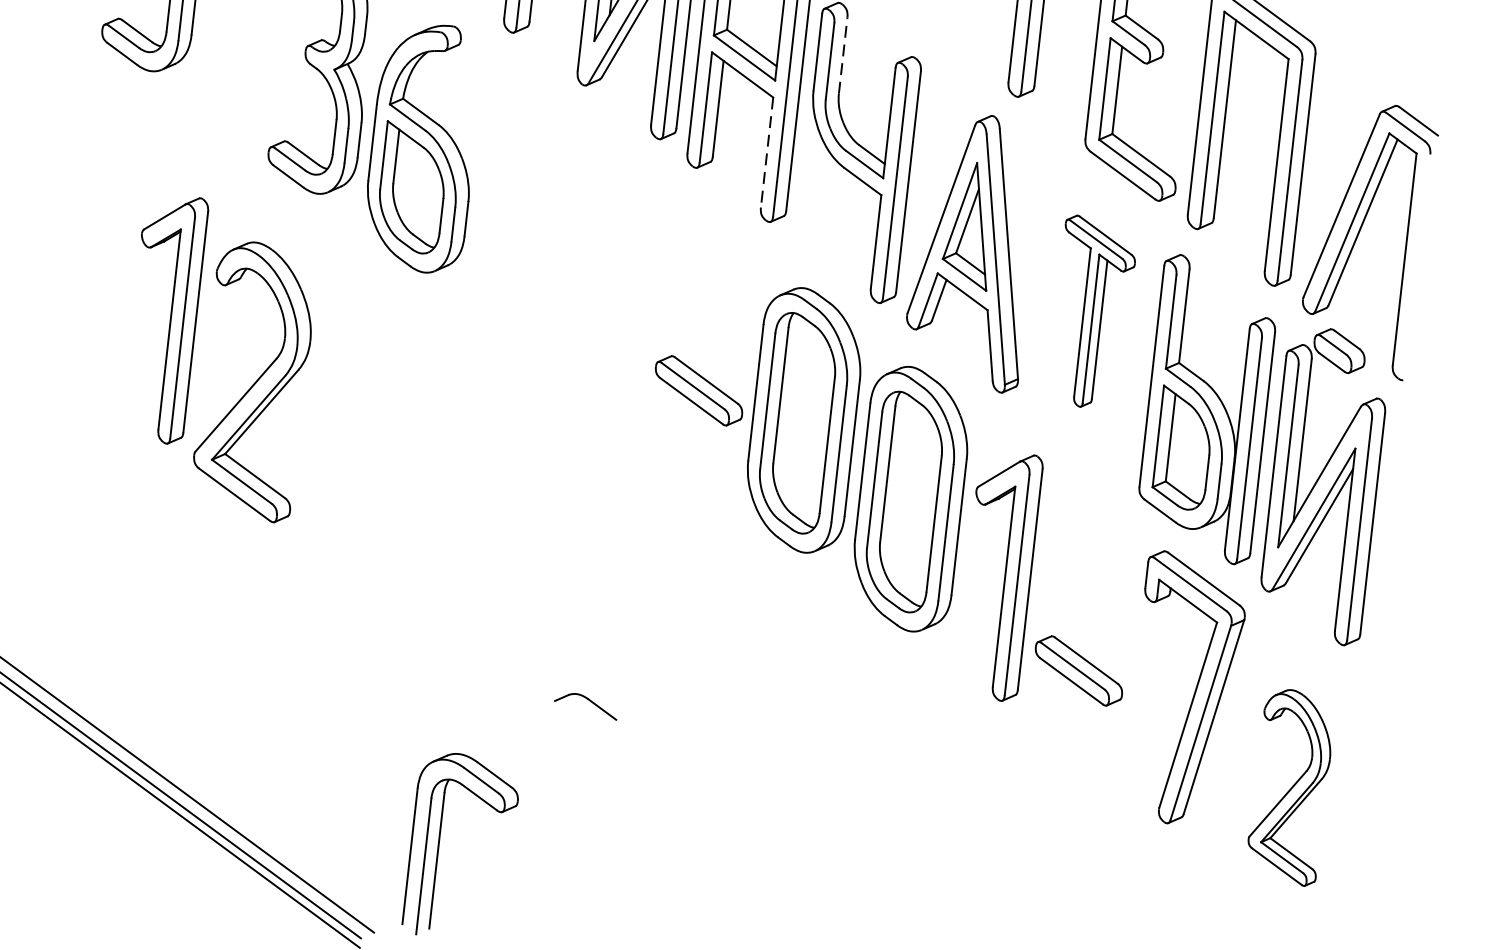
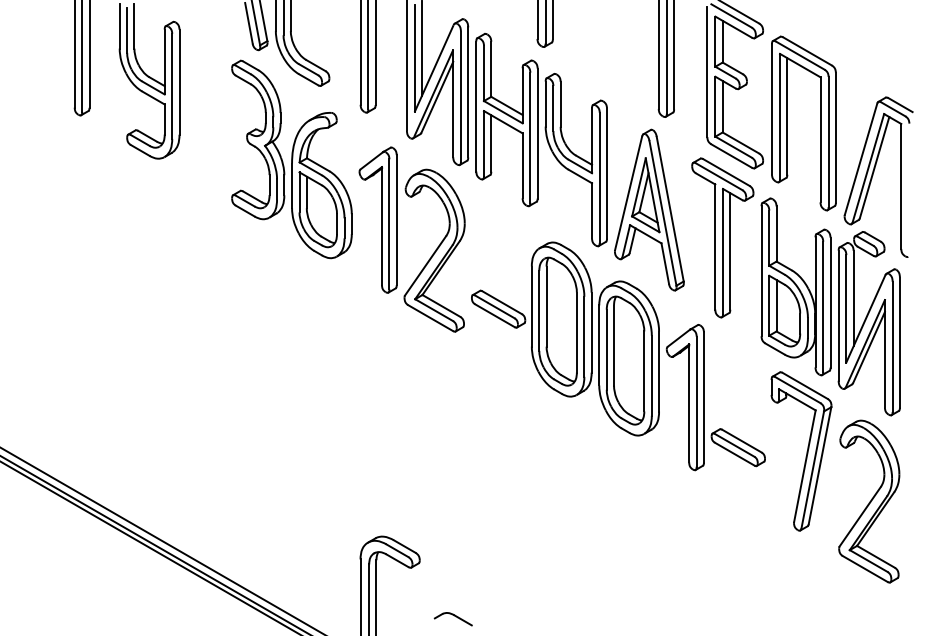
line: (842, 55) -> (560, 104), dashed -> solid
line: (766, 153) -> (522, 166), dashed -> solid
part: (1092, 311) -> (722, 237), size x1.43
part: (193, 355) -> (397, 239), moved
part: (584, 706) -> (452, 619), moved
part: (1290, 787) -> (869, 501), size x1.43

